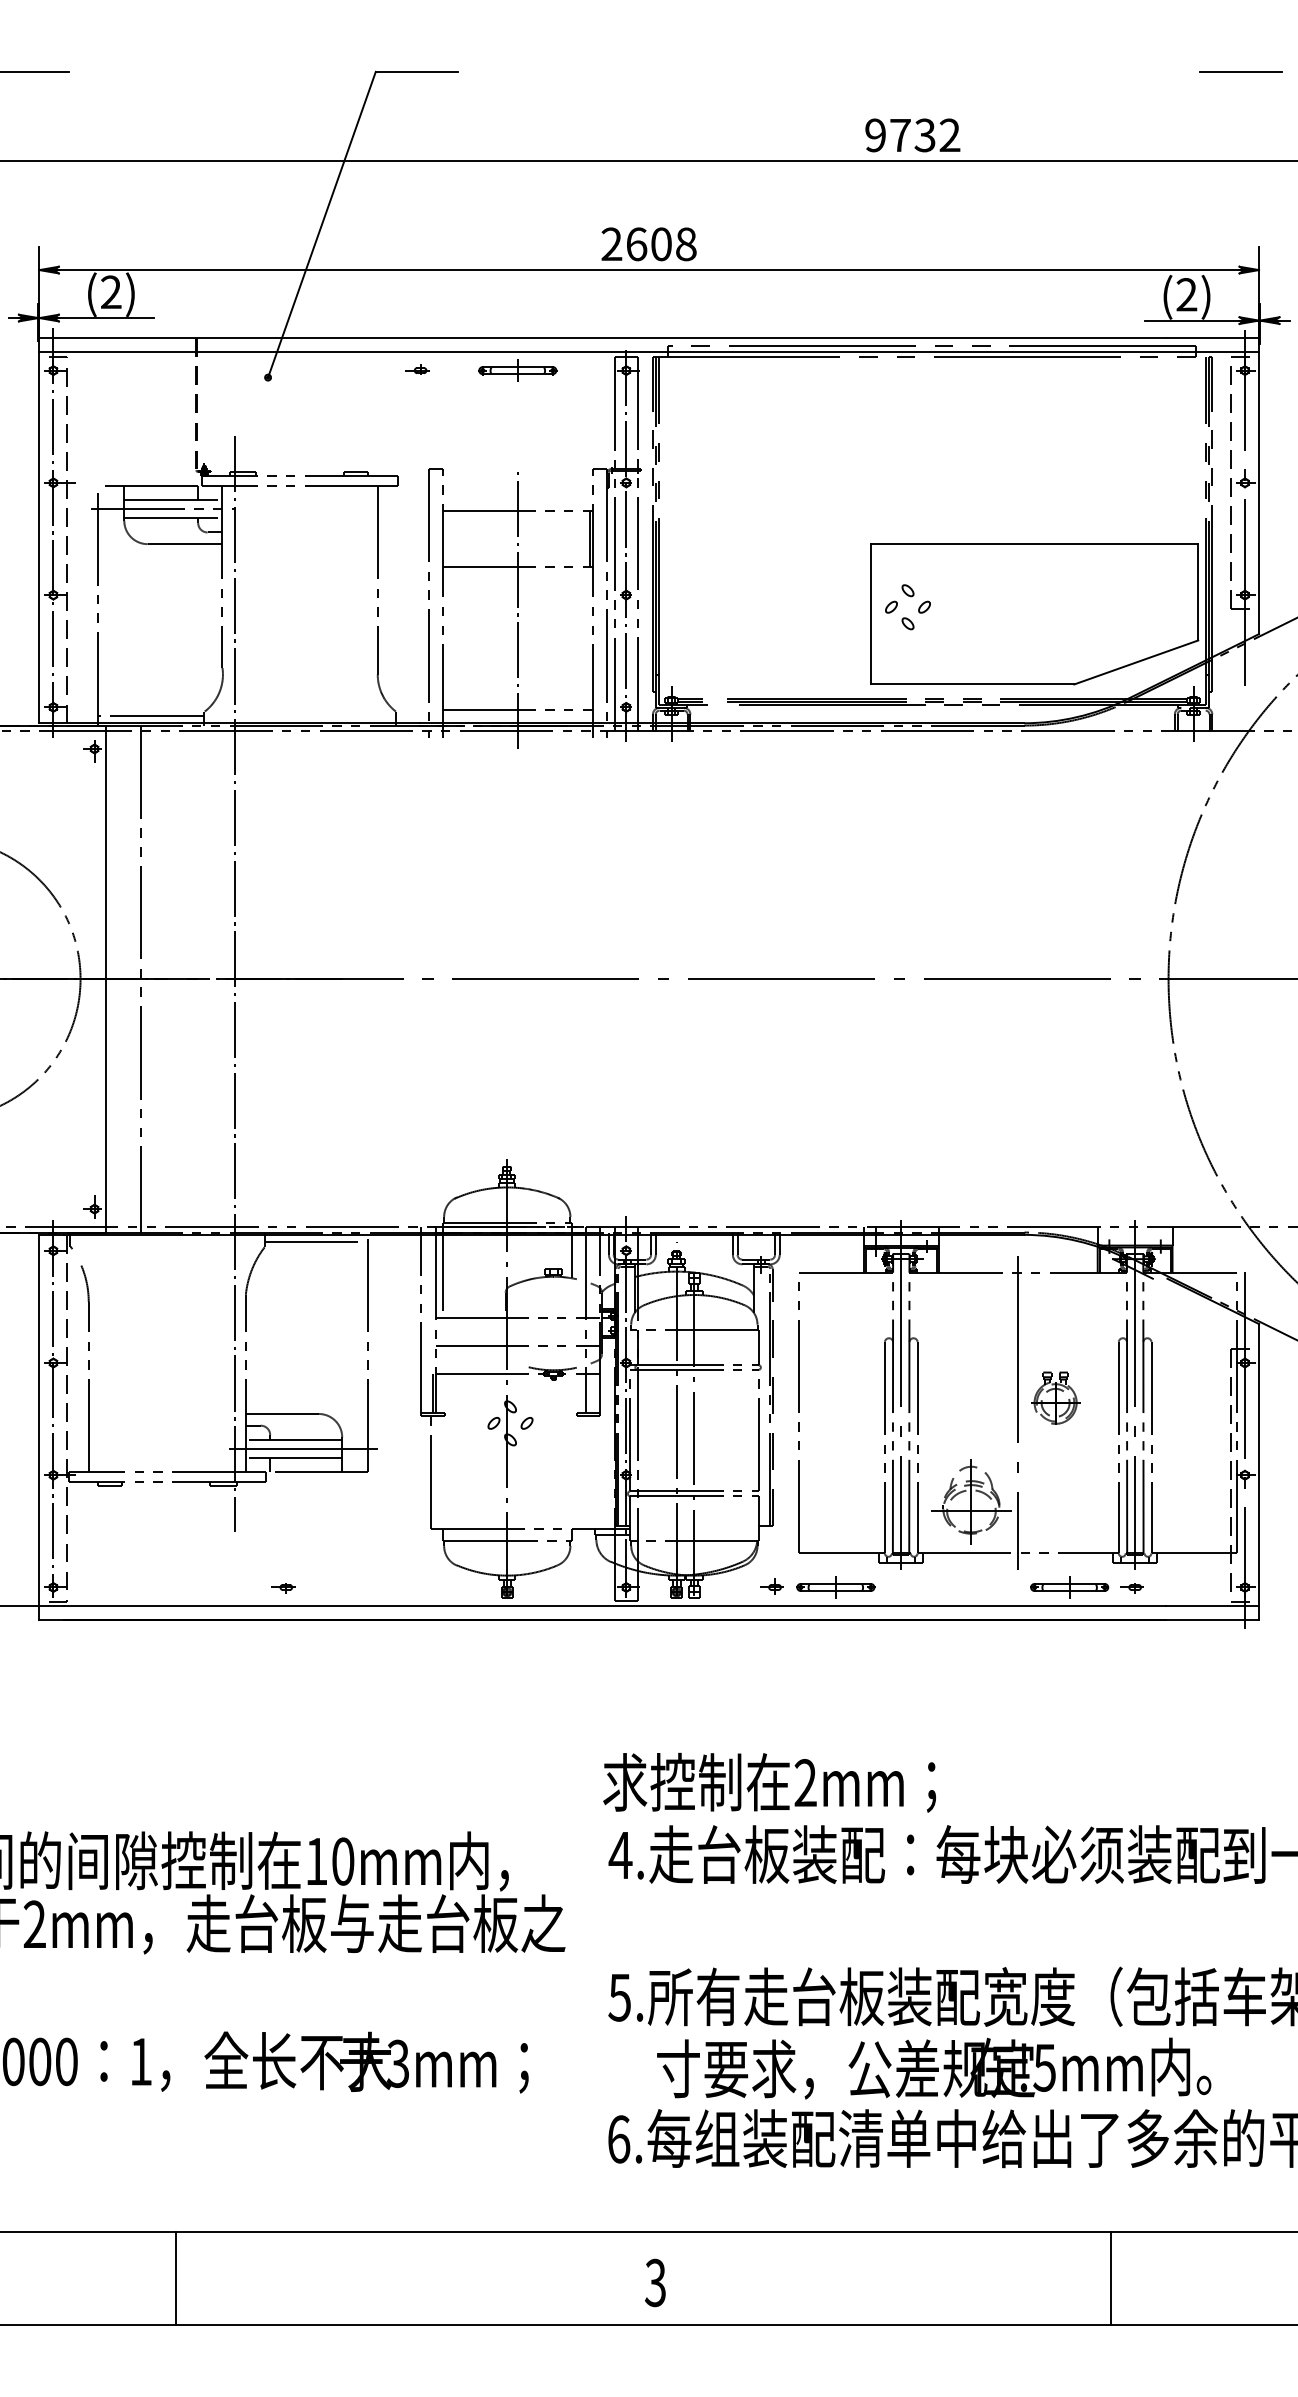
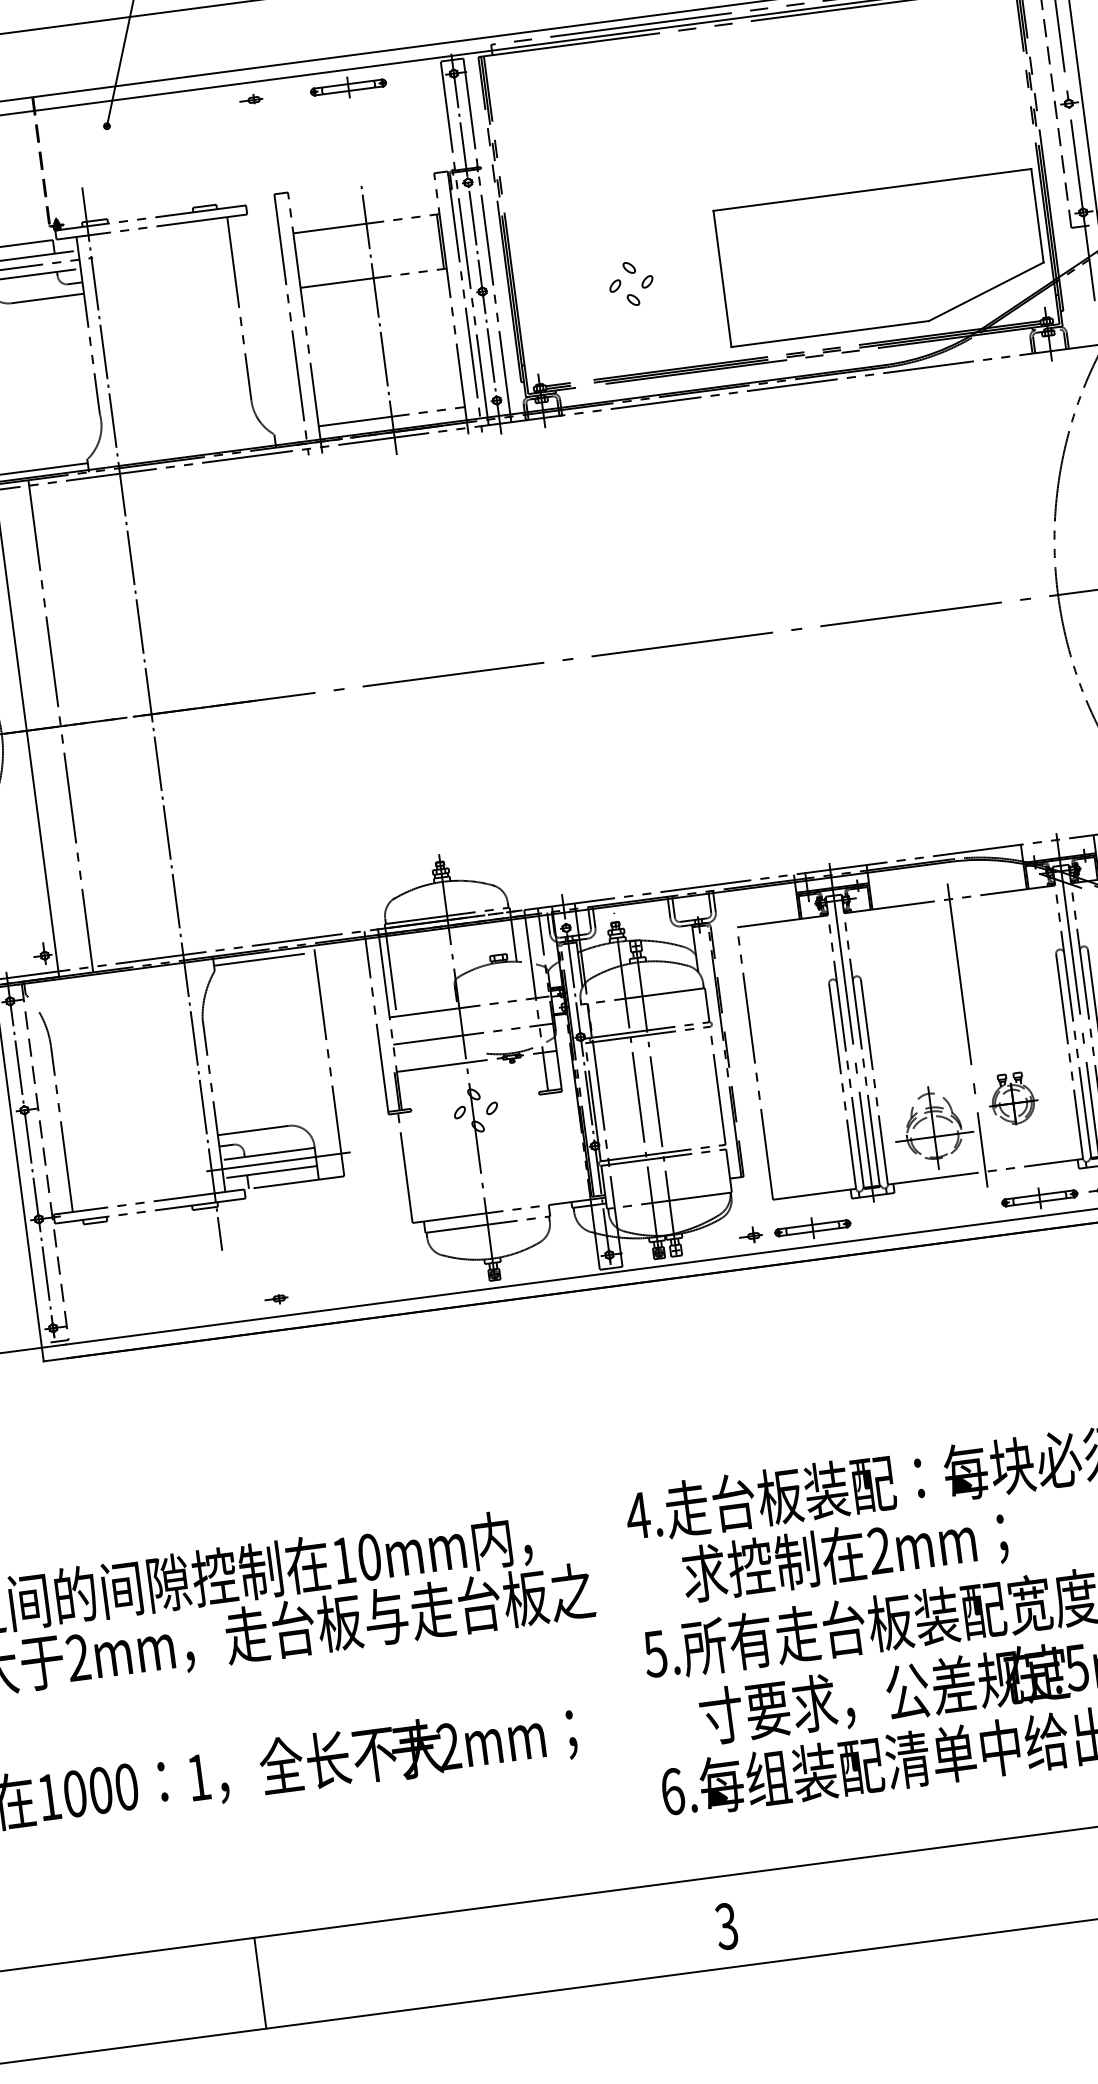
part: (897, 606) -> (621, 284), moved
part: (1055, 1397) -> (1012, 1098), moved
text: (769, 1782) -> (844, 1554), moved
text: (397, 2063) -> (448, 1746), 3mm -> 2mm

